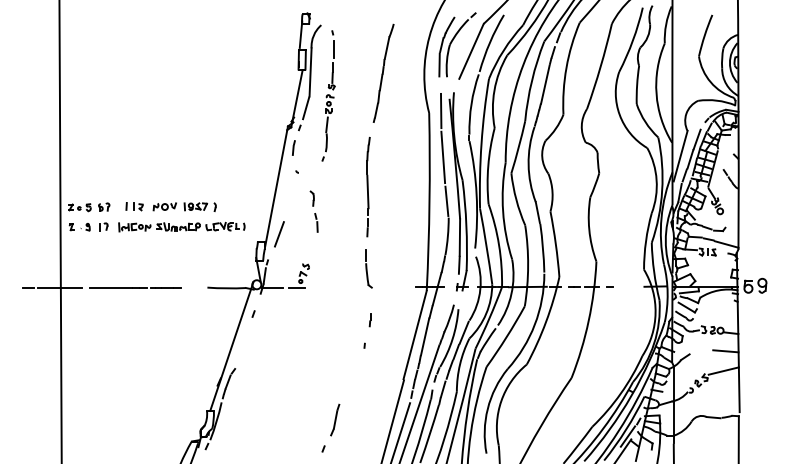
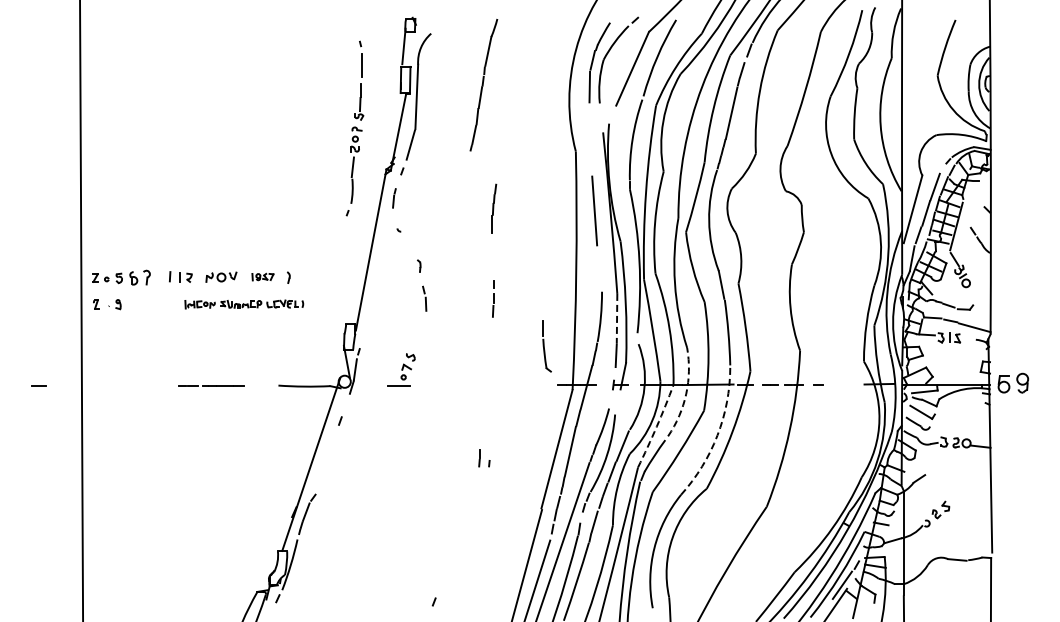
part: (383, 73) -> (483, 85), moved
part: (328, 95) -> (354, 128), moved
line: (440, 110) -> (591, 148), removed
line: (367, 192) -> (493, 257), removed
part: (312, 198) -> (419, 265), size x0.6
line: (446, 201) -> (599, 269), removed
part: (195, 206) -> (262, 276), size x0.7
part: (103, 207) -> (139, 277), size x1.4
part: (103, 226) -> (139, 303), removed
part: (182, 227) -> (244, 304), size x0.7
line: (279, 233) -> (375, 313), removed
line: (460, 237) -> (617, 318), solid -> dashed
part: (368, 268) -> (546, 346), moved
line: (272, 287) -> (365, 385), removed
line: (59, 288) -> (80, 386), removed
line: (110, 288) -> (148, 386), removed
arc: (511, 294) -> (686, 394), solid -> dashed
arc: (489, 318) -> (656, 426), solid -> dashed
line: (370, 320) -> (479, 458), moved
arc: (534, 324) -> (717, 435), solid -> dashed
line: (725, 350) -> (973, 470), removed
line: (723, 371) -> (970, 497), removed
part: (334, 419) -> (449, 562), removed

